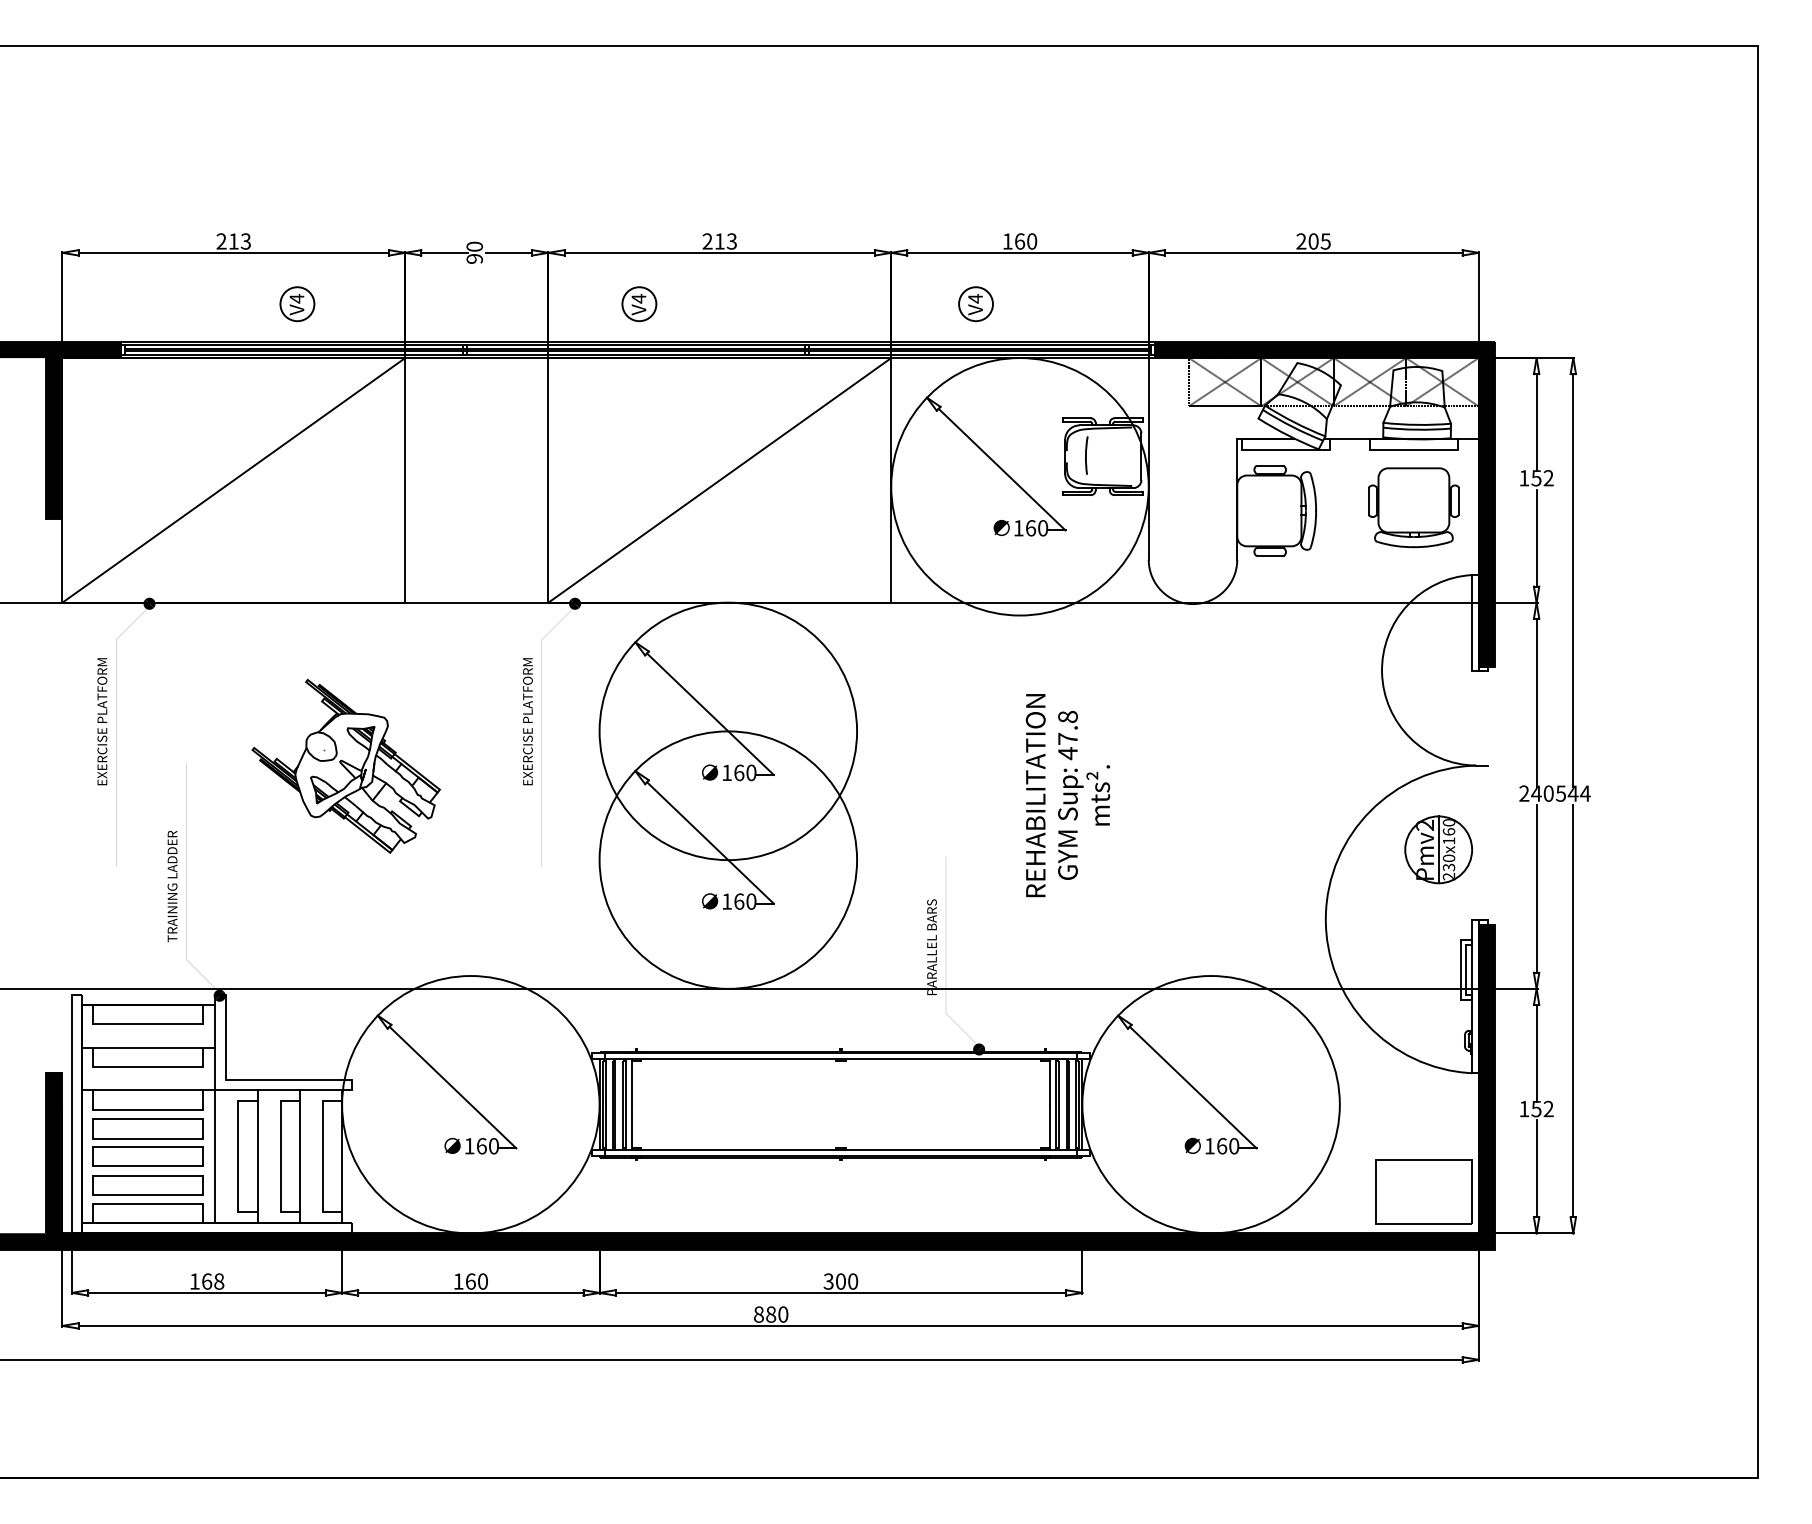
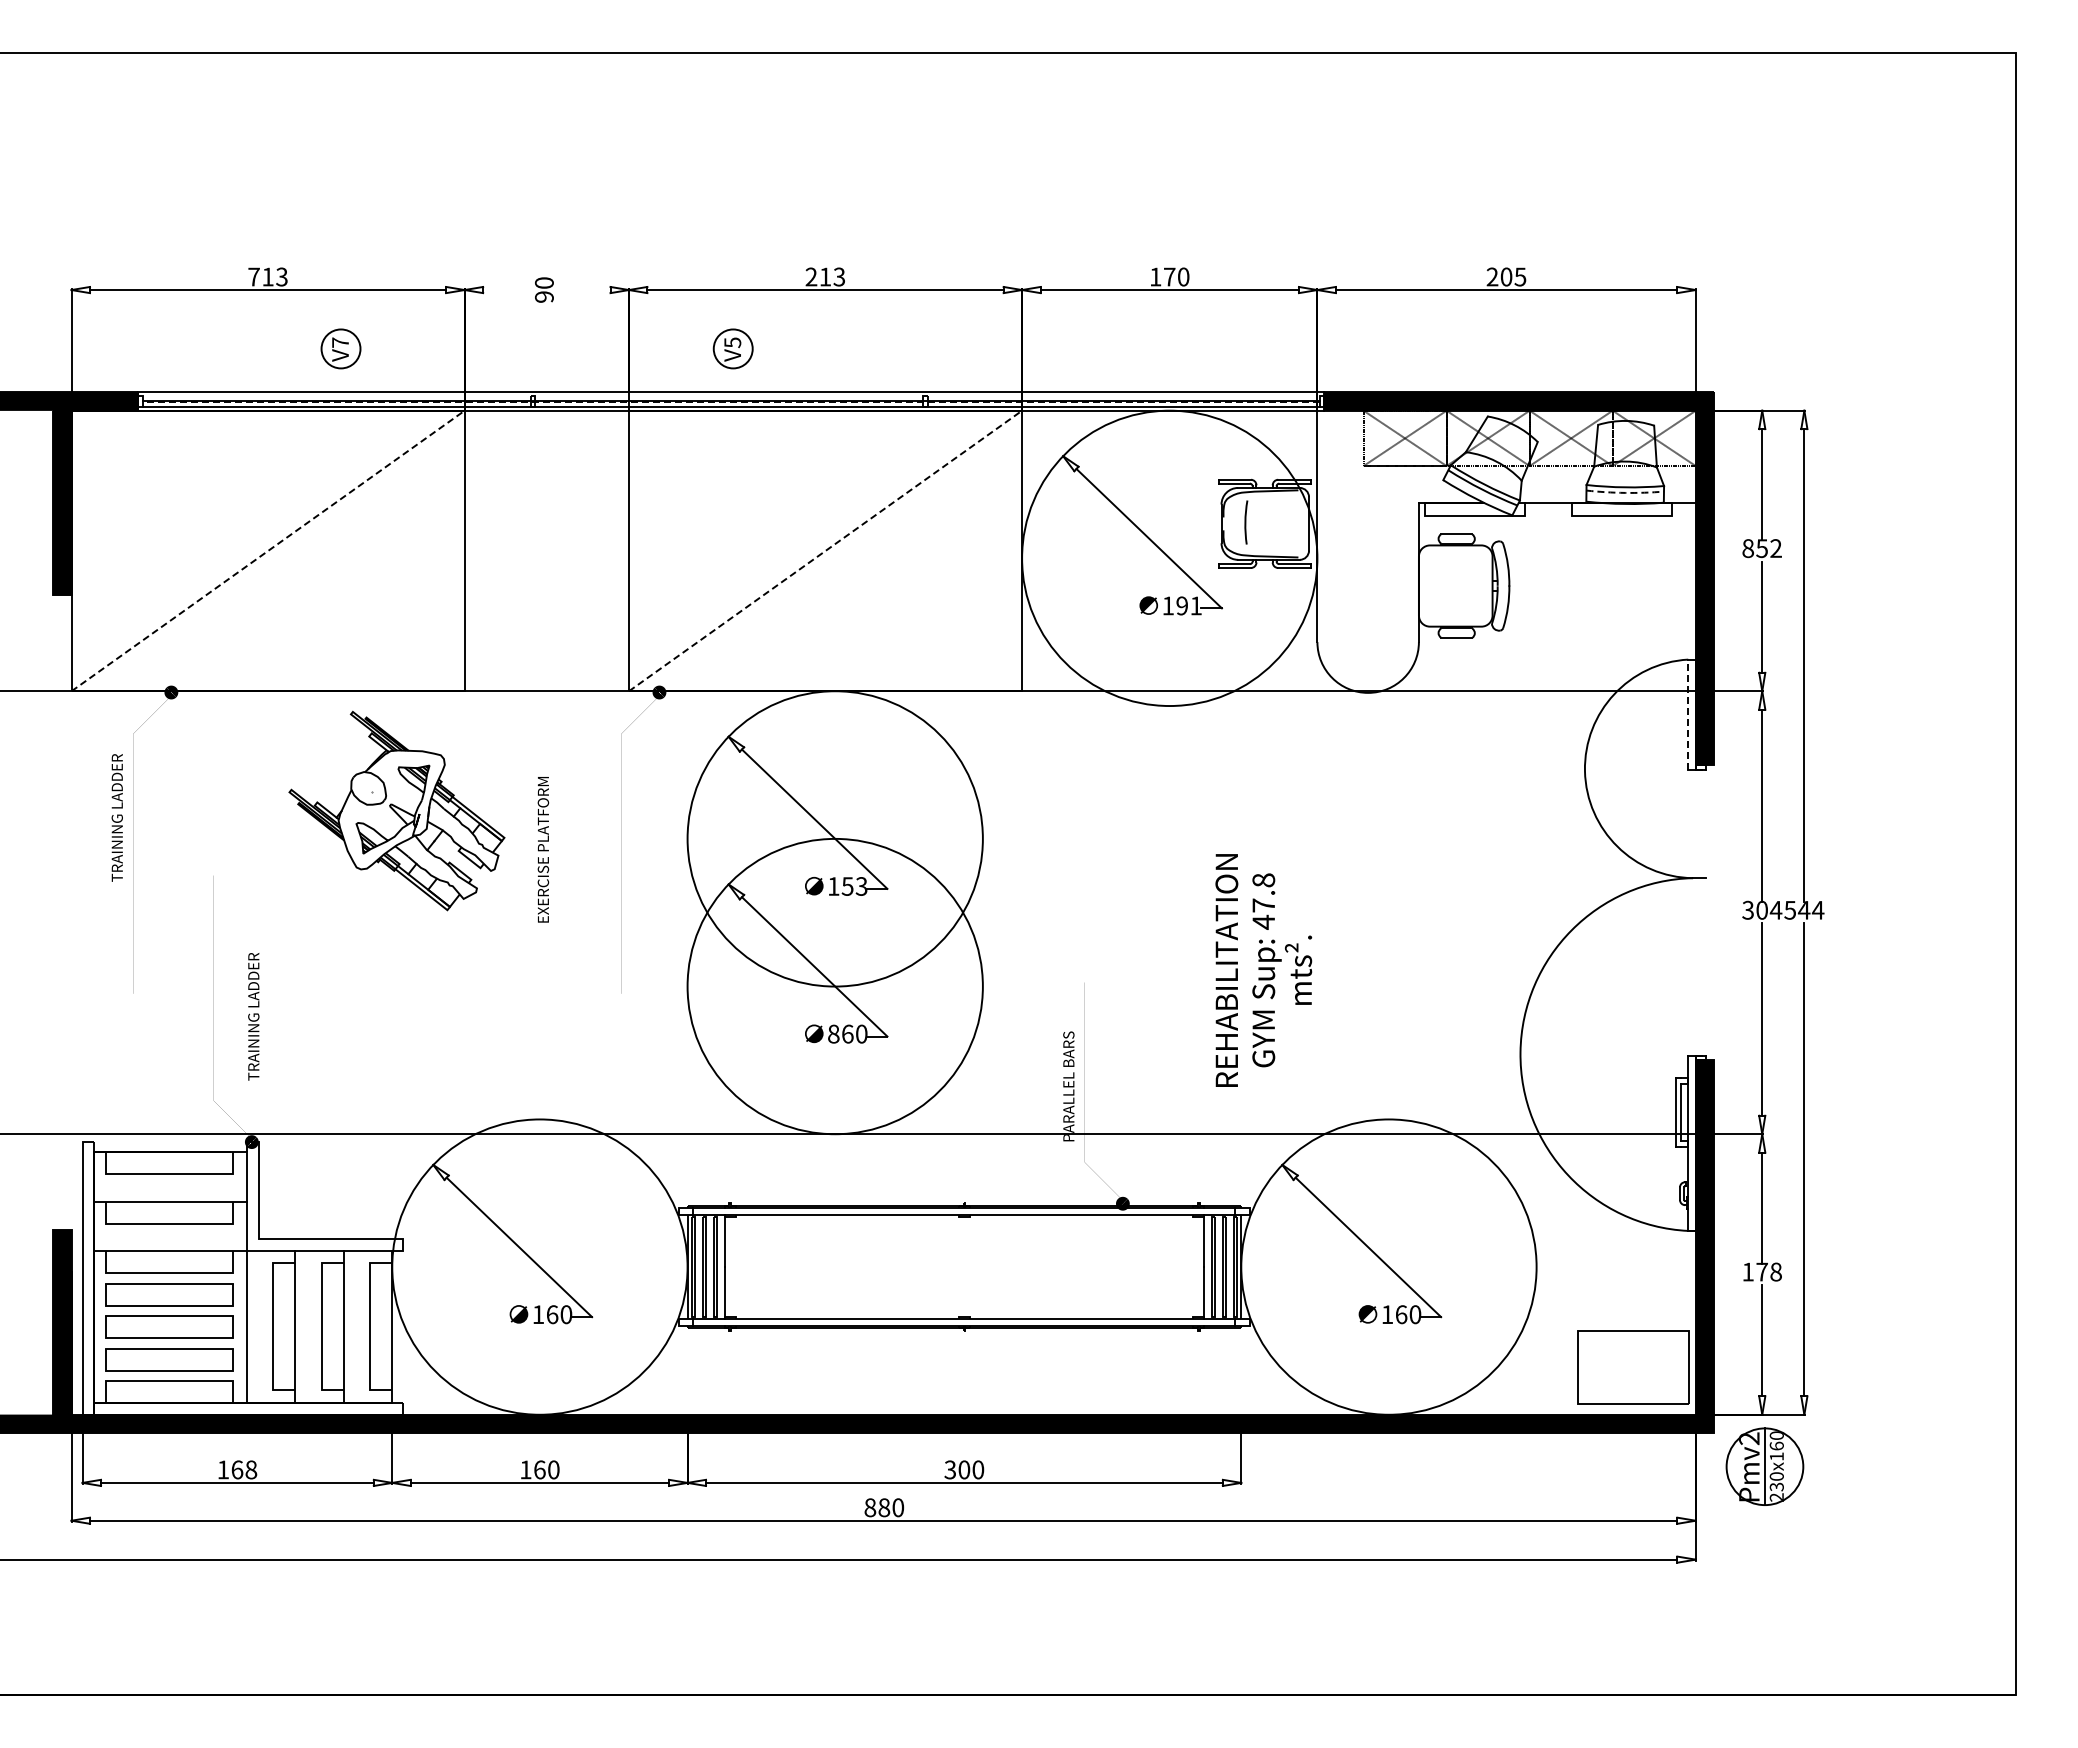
text: (221, 241) -> (253, 276), 213 -> 713
text: (1019, 241) -> (1169, 276), 160 -> 170
line: (444, 253) -> (509, 290), removed
line: (508, 253) -> (583, 290), removed
text: (296, 298) -> (340, 342), V4 -> V7
text: (638, 298) -> (732, 342), V4 -> V5
part: (976, 303) -> (1119, 348), removed
line: (637, 345) -> (731, 396), removed
line: (637, 350) -> (730, 402), solid -> dashed
arc: (1417, 429) -> (1625, 492), solid -> dashed
text: (1524, 478) -> (1748, 548), 152 -> 852
line: (234, 479) -> (268, 550), solid -> dashed
line: (719, 479) -> (825, 550), solid -> dashed
part: (1413, 507) -> (1621, 582), removed
text: (1036, 527) -> (1188, 605), 160 -> 191
line: (1472, 622) -> (1688, 714), solid -> dashed
text: (101, 721) -> (116, 827), EXERCISE PLATFORM -> TRAINING LADDER
text: (528, 721) -> (543, 849), moved
part: (345, 765) -> (396, 810), moved
text: (745, 772) -> (854, 886), 160 -> 153
text: (1536, 792) -> (1762, 909), 240 -> 304
text: (1067, 795) -> (1263, 970), moved
part: (1438, 849) -> (1764, 1466), moved
text: (172, 886) -> (253, 1016), moved
text: (726, 901) -> (833, 1033), 160 -> 860
text: (1542, 1108) -> (1768, 1271), 152 -> 178

